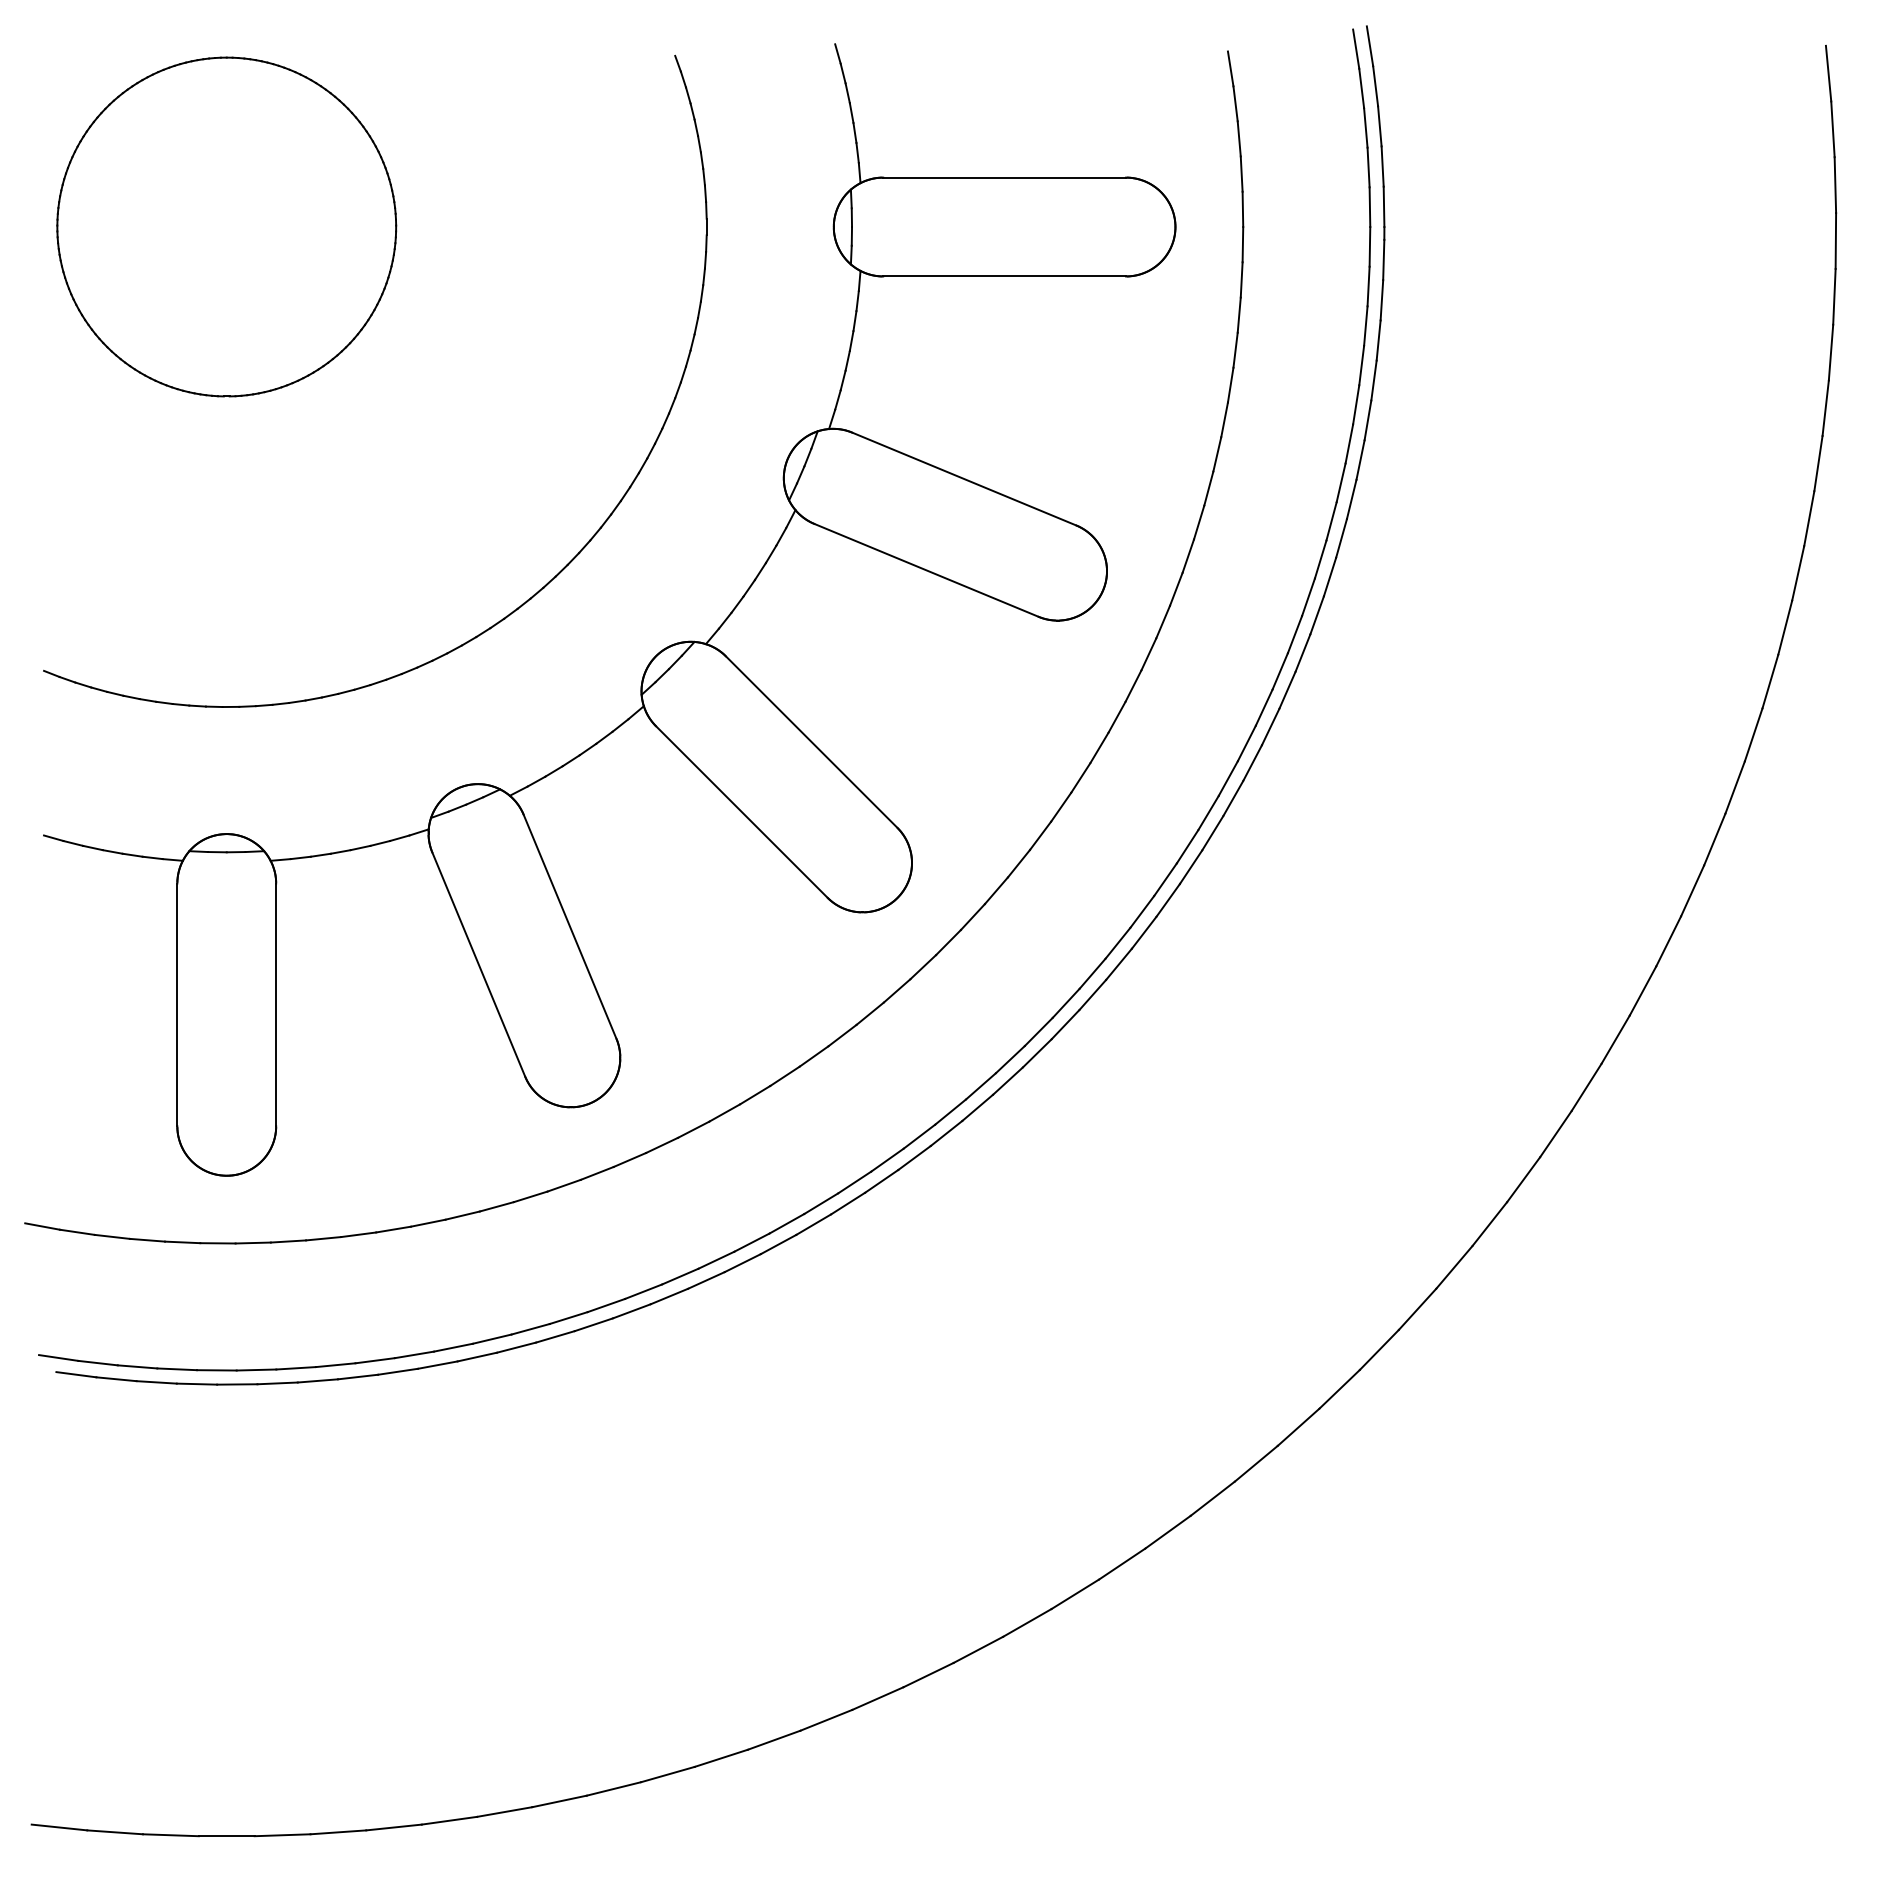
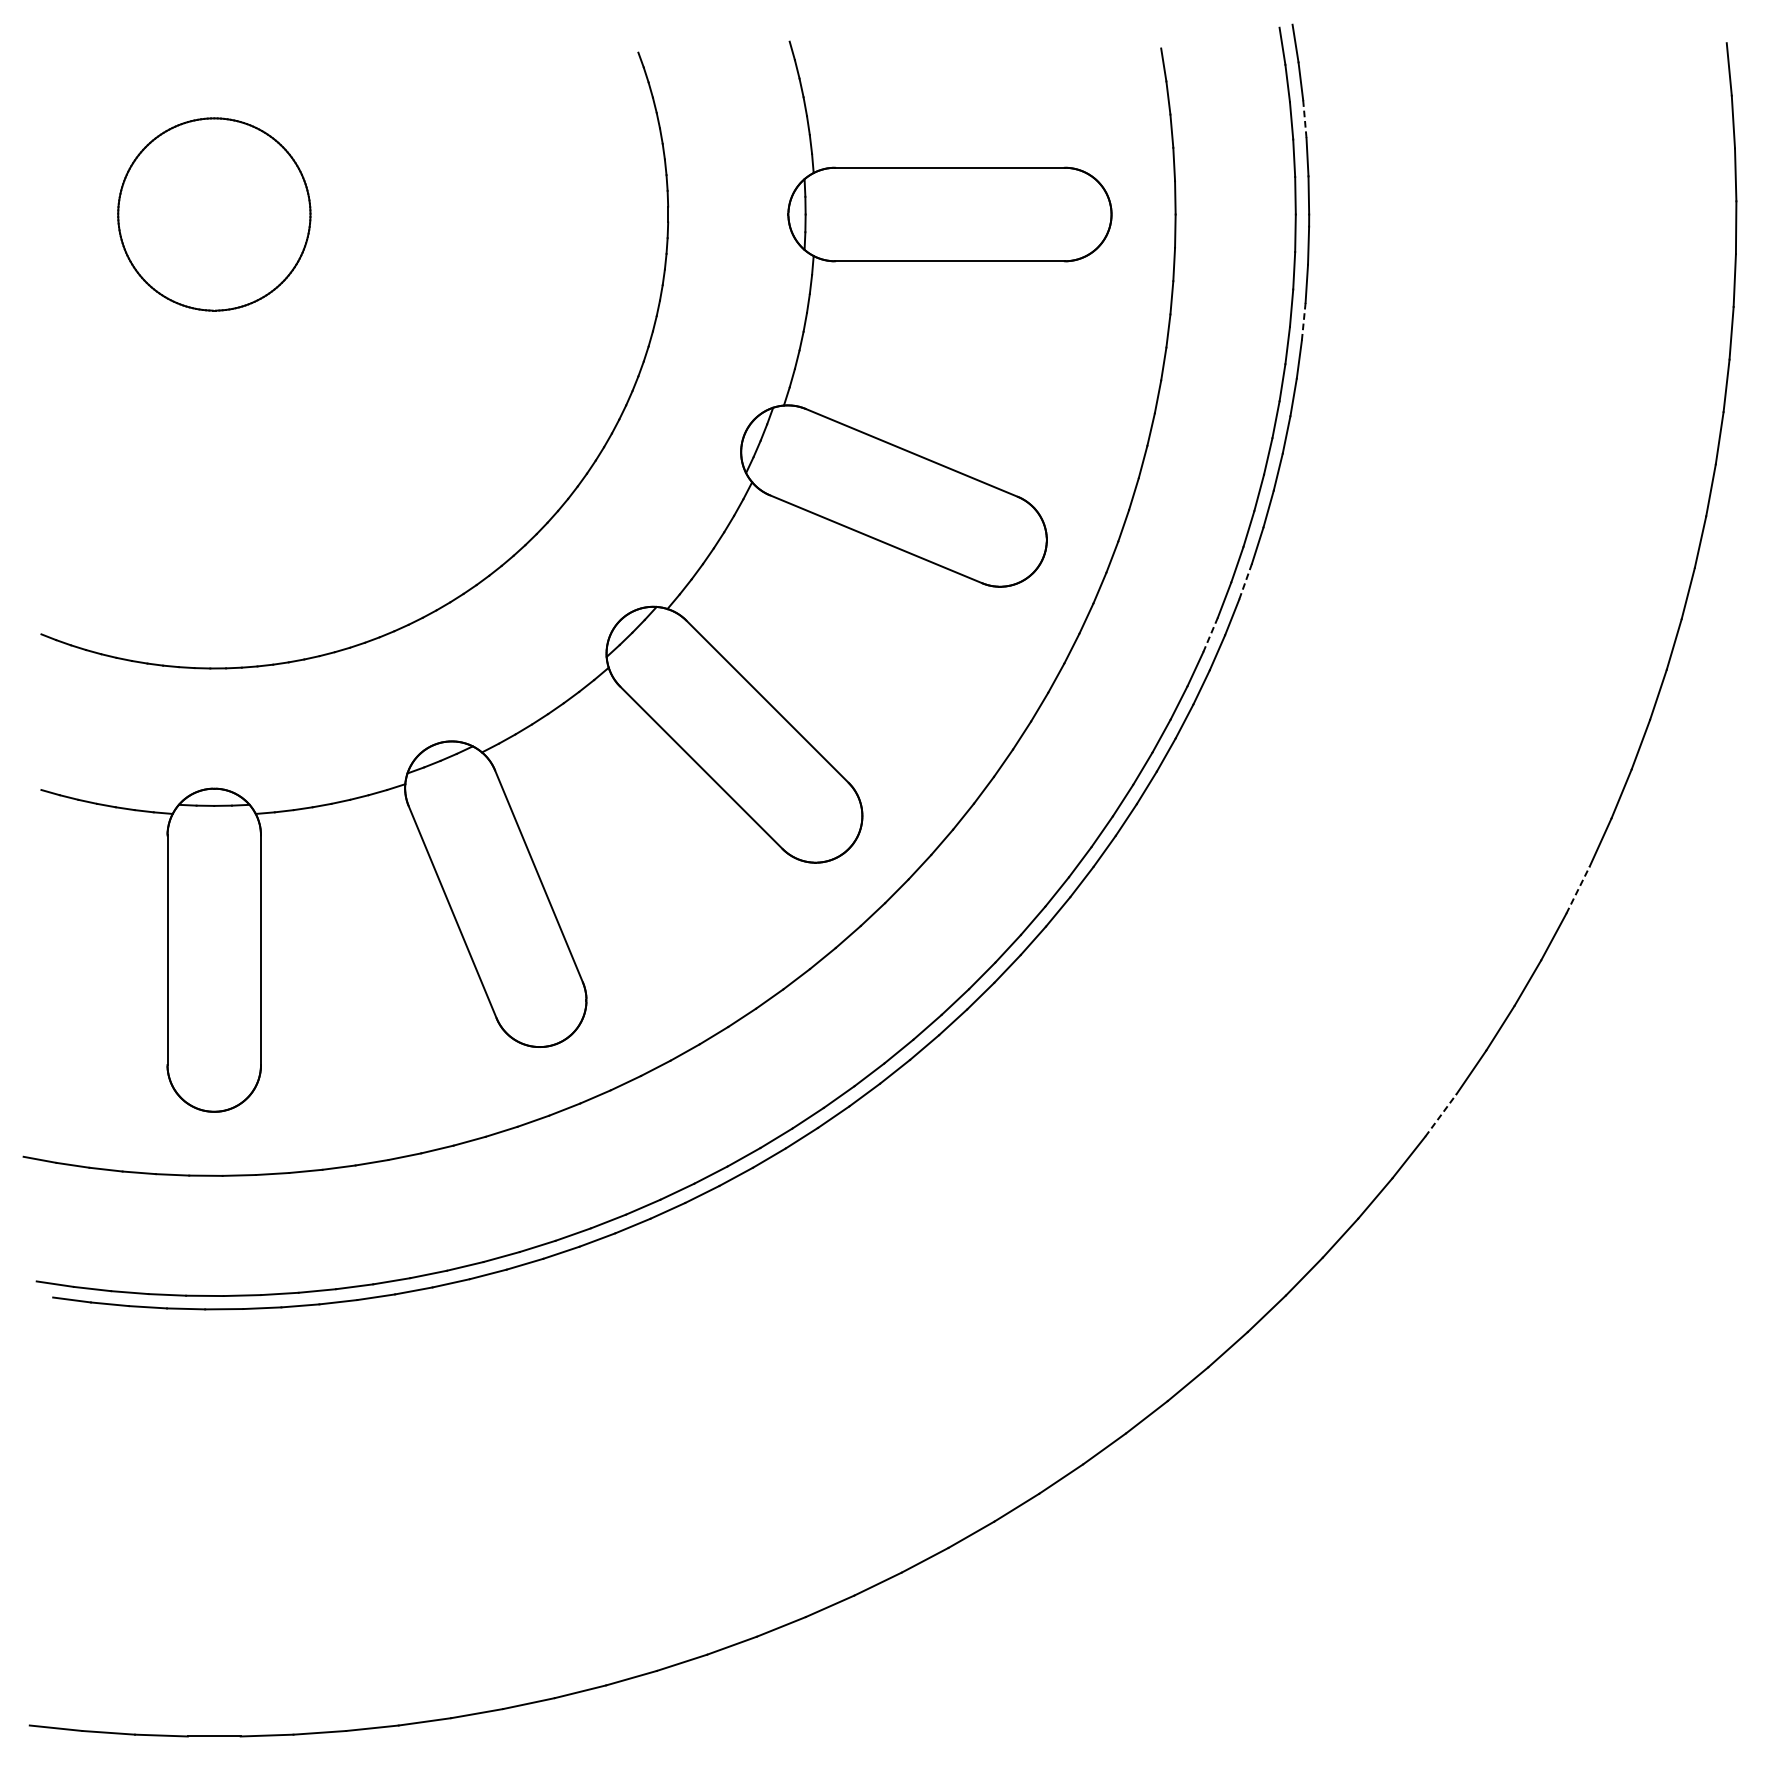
line: (1379, 126) -> (1304, 119), solid -> dashed
part: (226, 226) -> (214, 214), size x0.6
line: (1378, 341) -> (1303, 322), solid -> dashed
line: (1316, 615) -> (1244, 581), solid -> dashed
line: (1280, 671) -> (1210, 634), solid -> dashed
line: (1668, 941) -> (1577, 890), solid -> dashed
line: (1523, 1179) -> (1440, 1115), solid -> dashed

